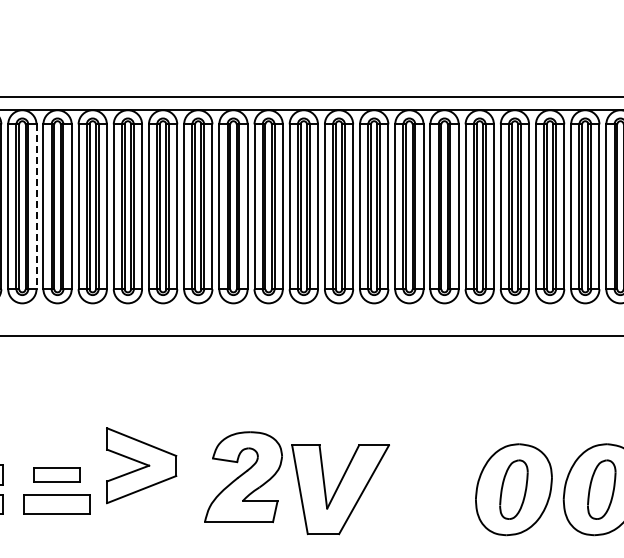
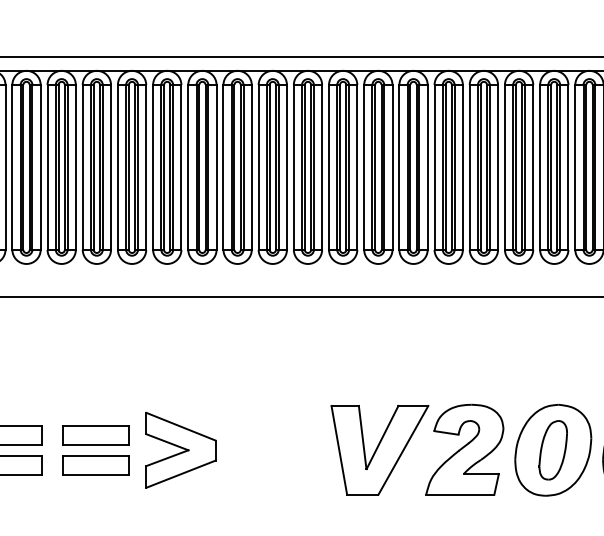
line: (36, 207) -> (75, 168), dashed -> solid
part: (141, 465) -> (180, 450), moved
part: (56, 474) -> (95, 435), size x1.43
part: (243, 476) -> (464, 449), moved

